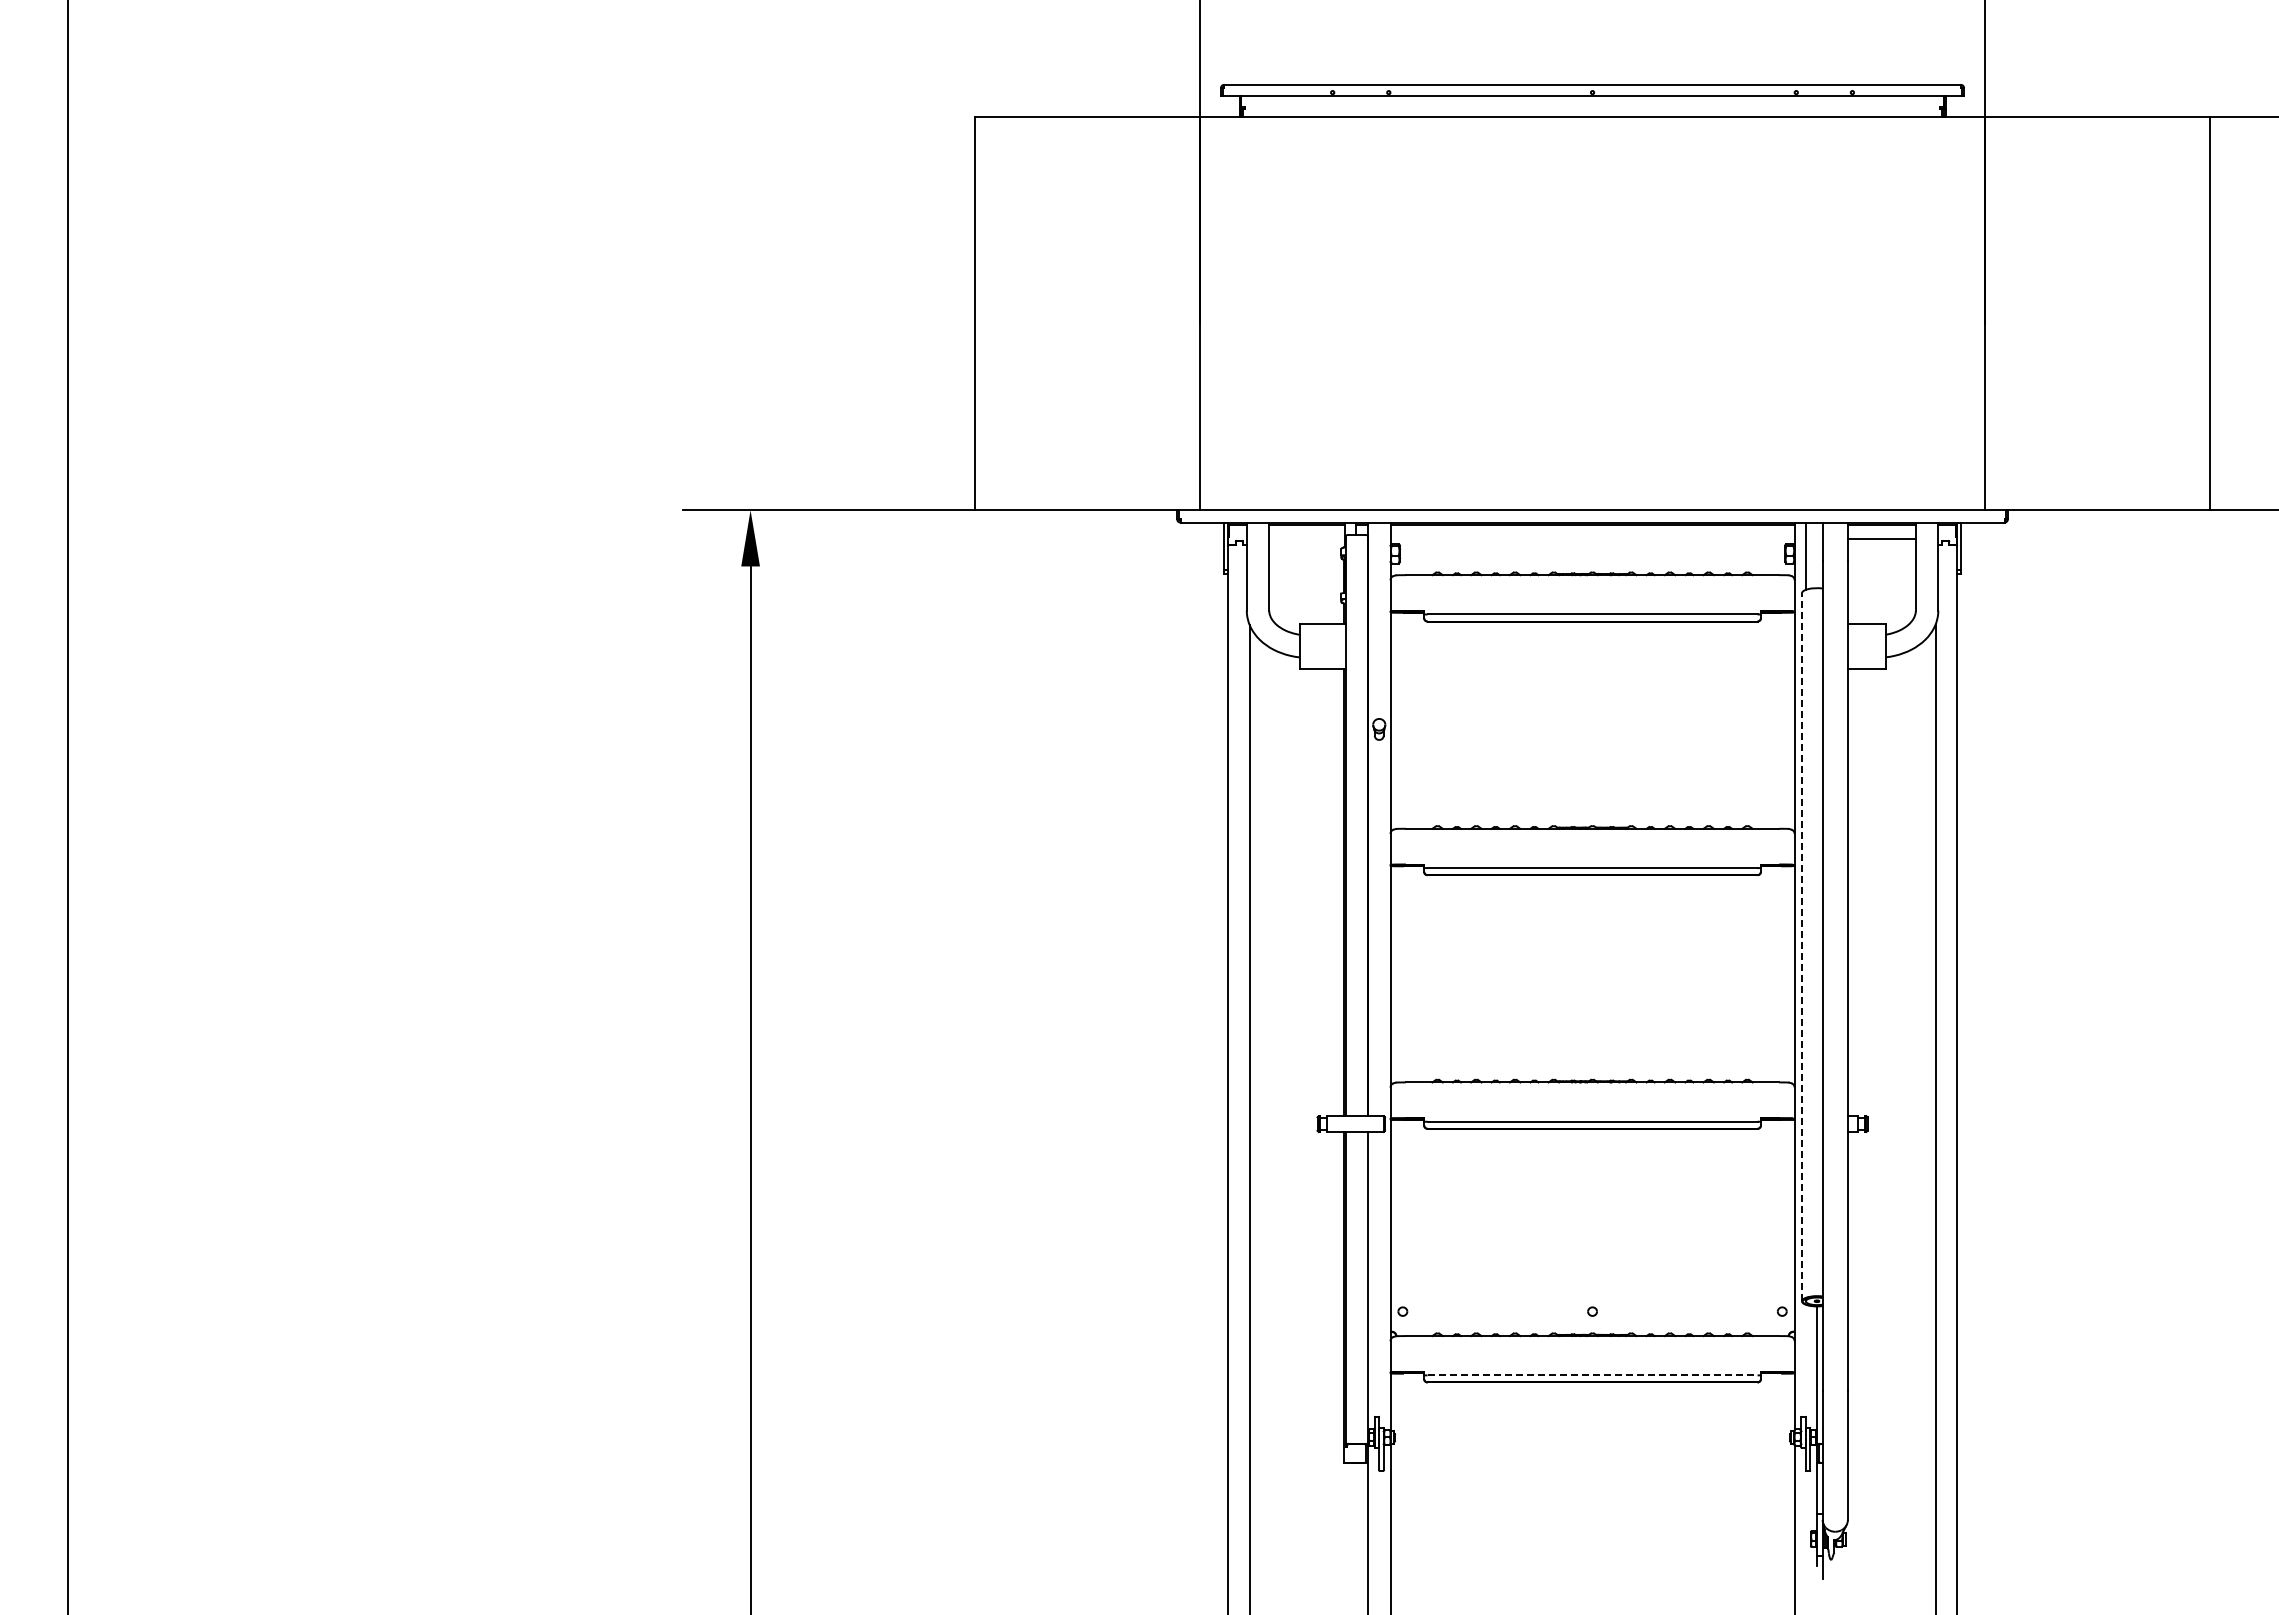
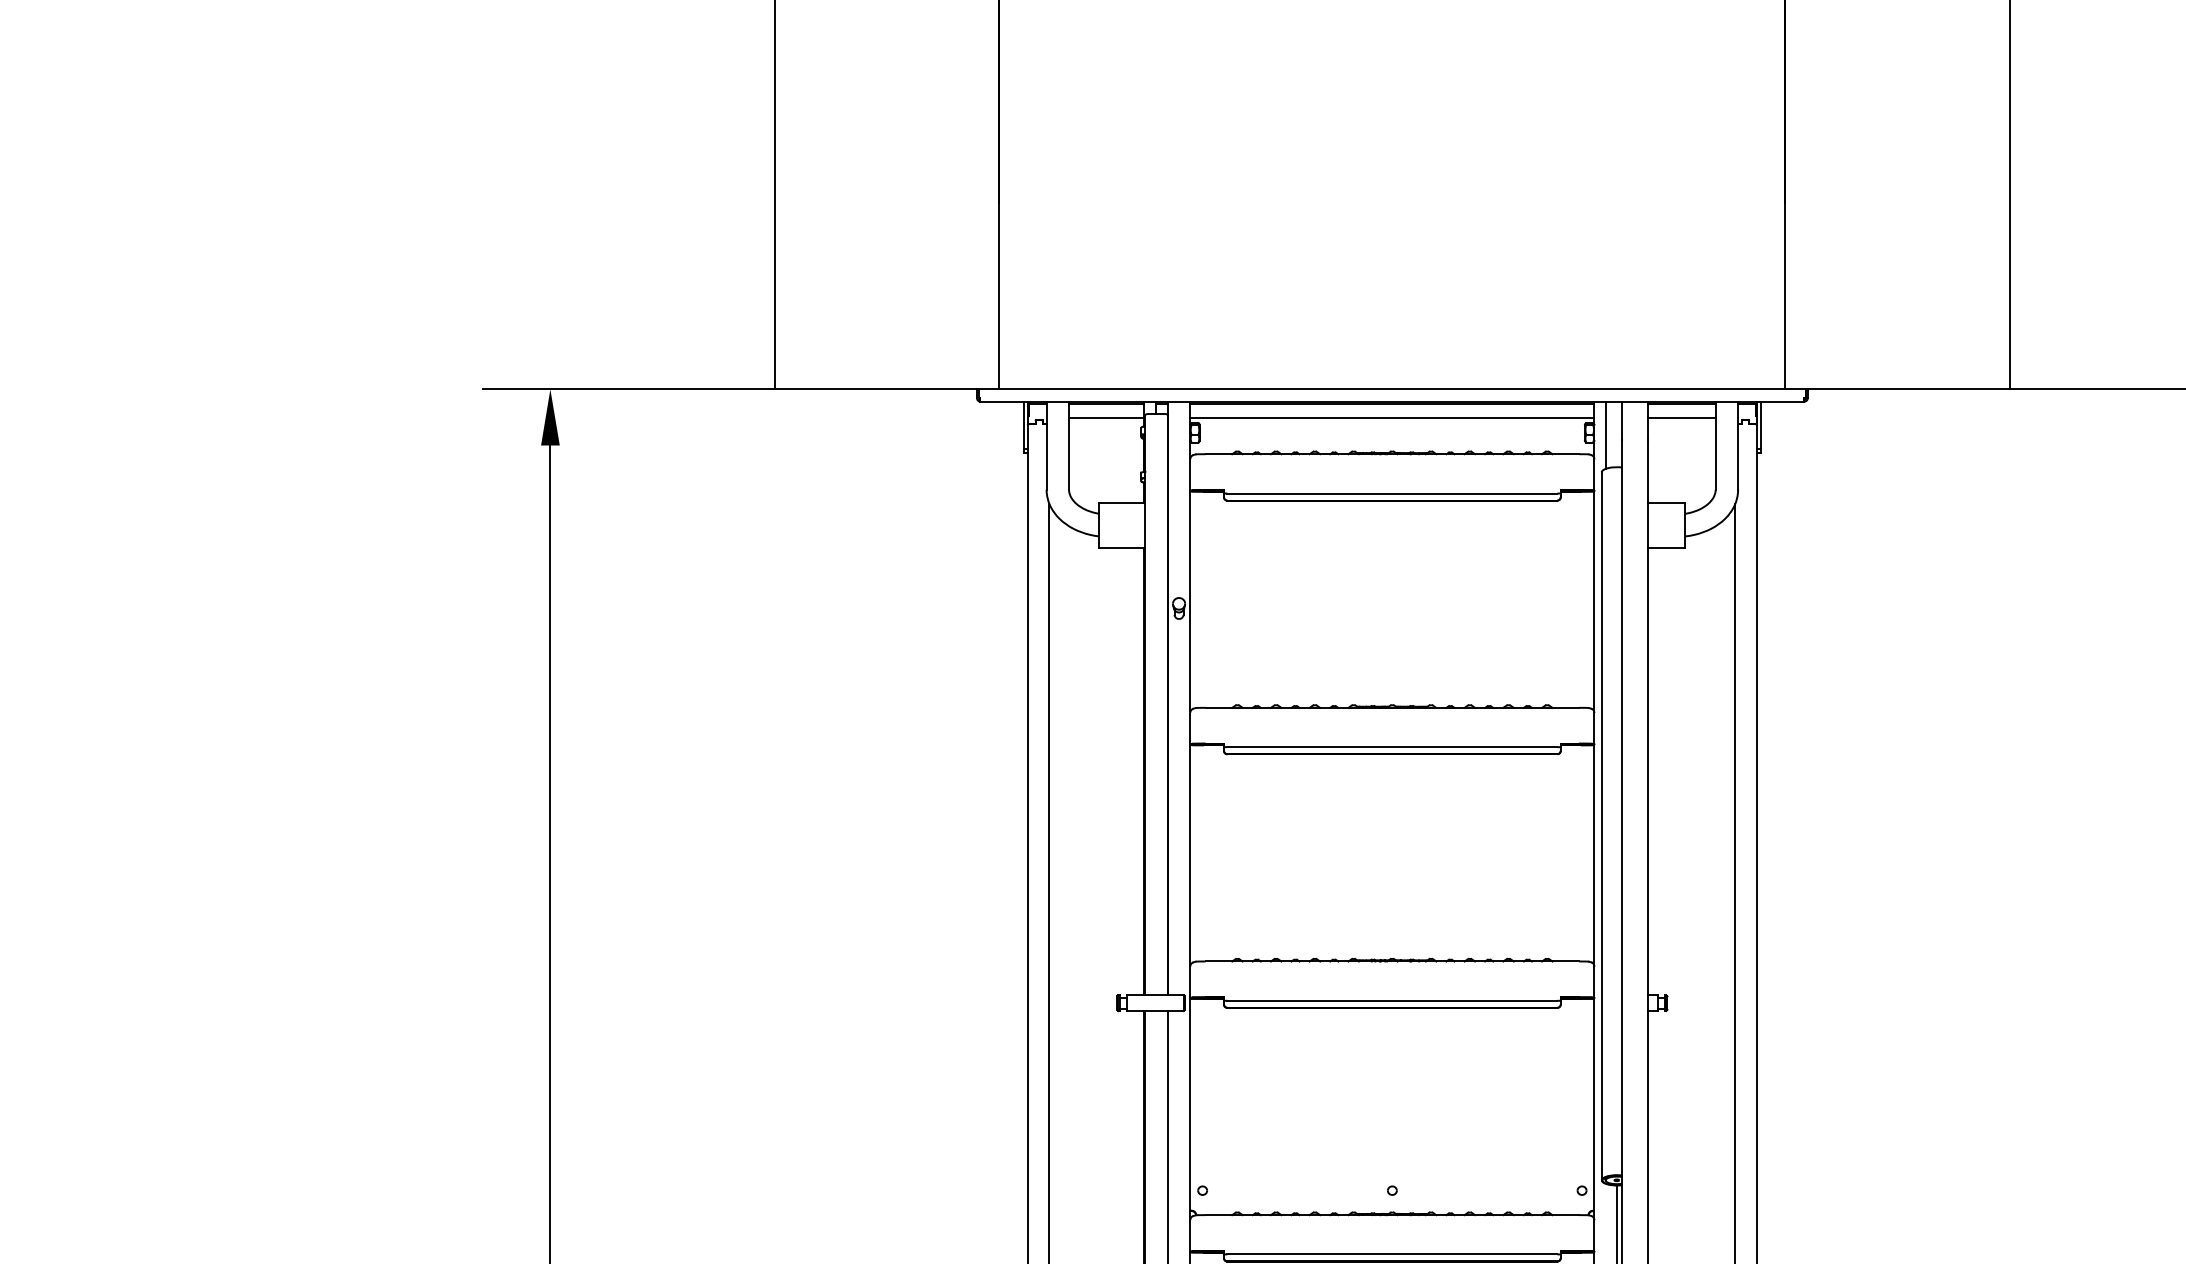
line: (1306, 538) -> (1106, 417), added
line: (1592, 538) -> (1392, 417), added
line: (1801, 946) -> (1601, 825), dashed -> solid
line: (1593, 1375) -> (1393, 1254), dashed -> solid

